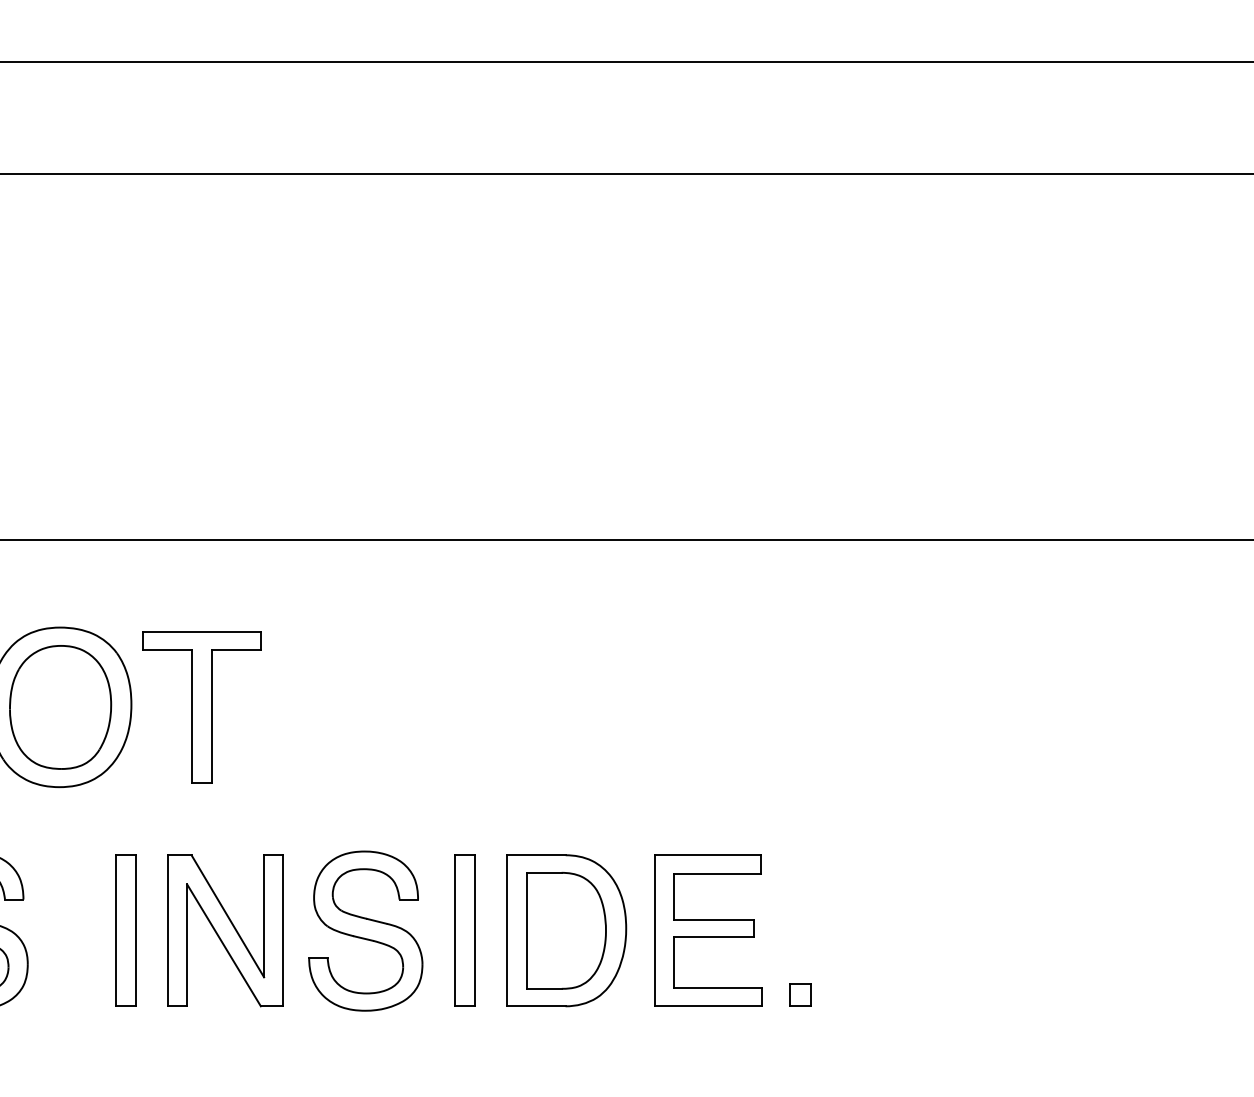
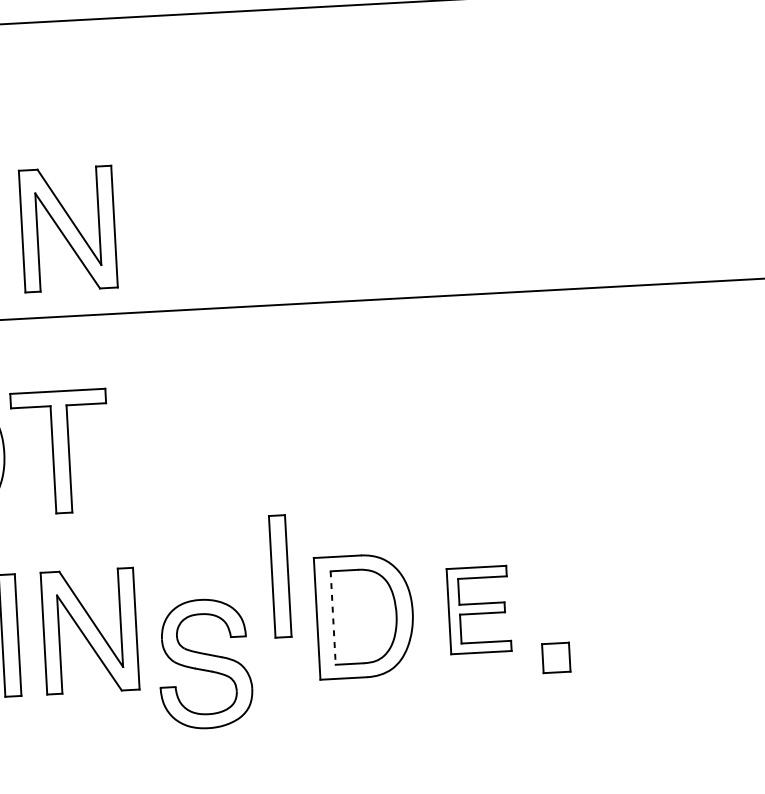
part: (225, 431) -> (68, 228), added
part: (365, 930) -> (204, 663), moved
part: (464, 930) -> (280, 576), moved
line: (527, 930) -> (333, 617), solid -> dashed
part: (708, 930) -> (479, 609), size x0.7
part: (800, 994) -> (556, 657), size x1.6

